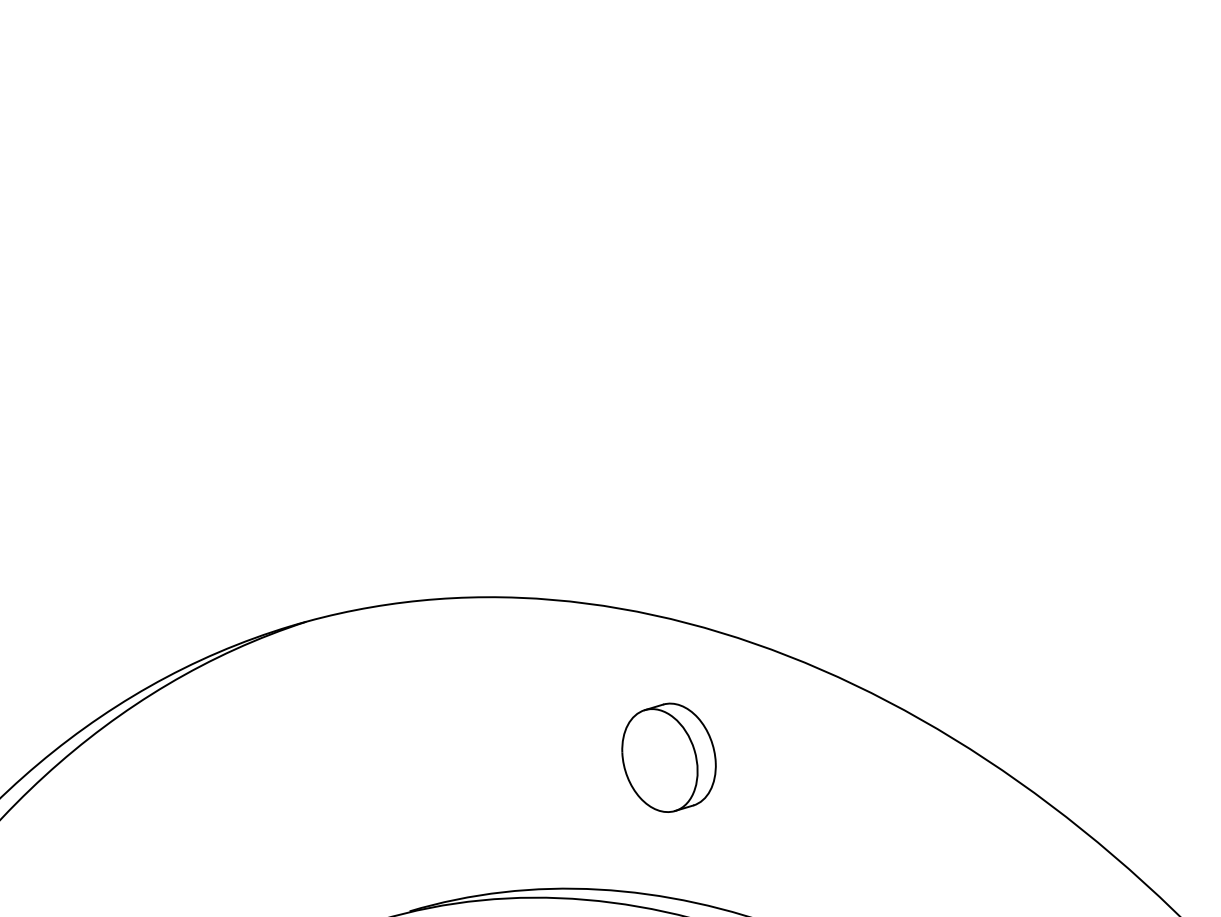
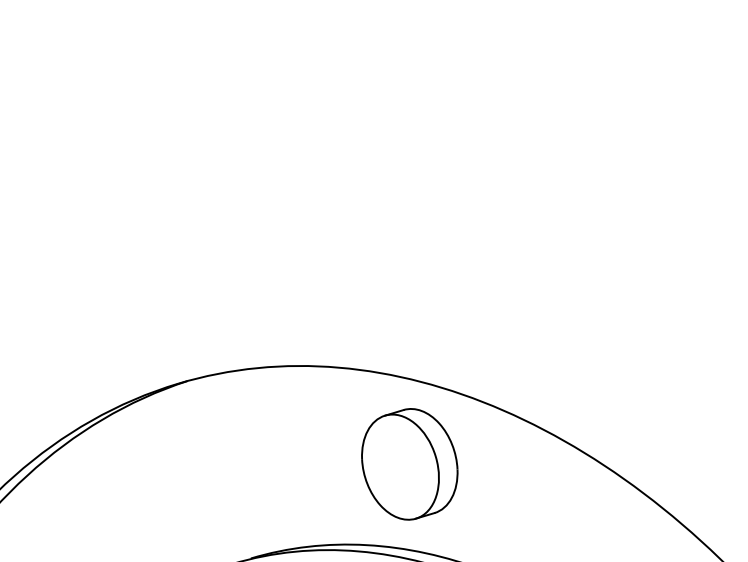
part: (668, 757) -> (409, 464), size x1.67

